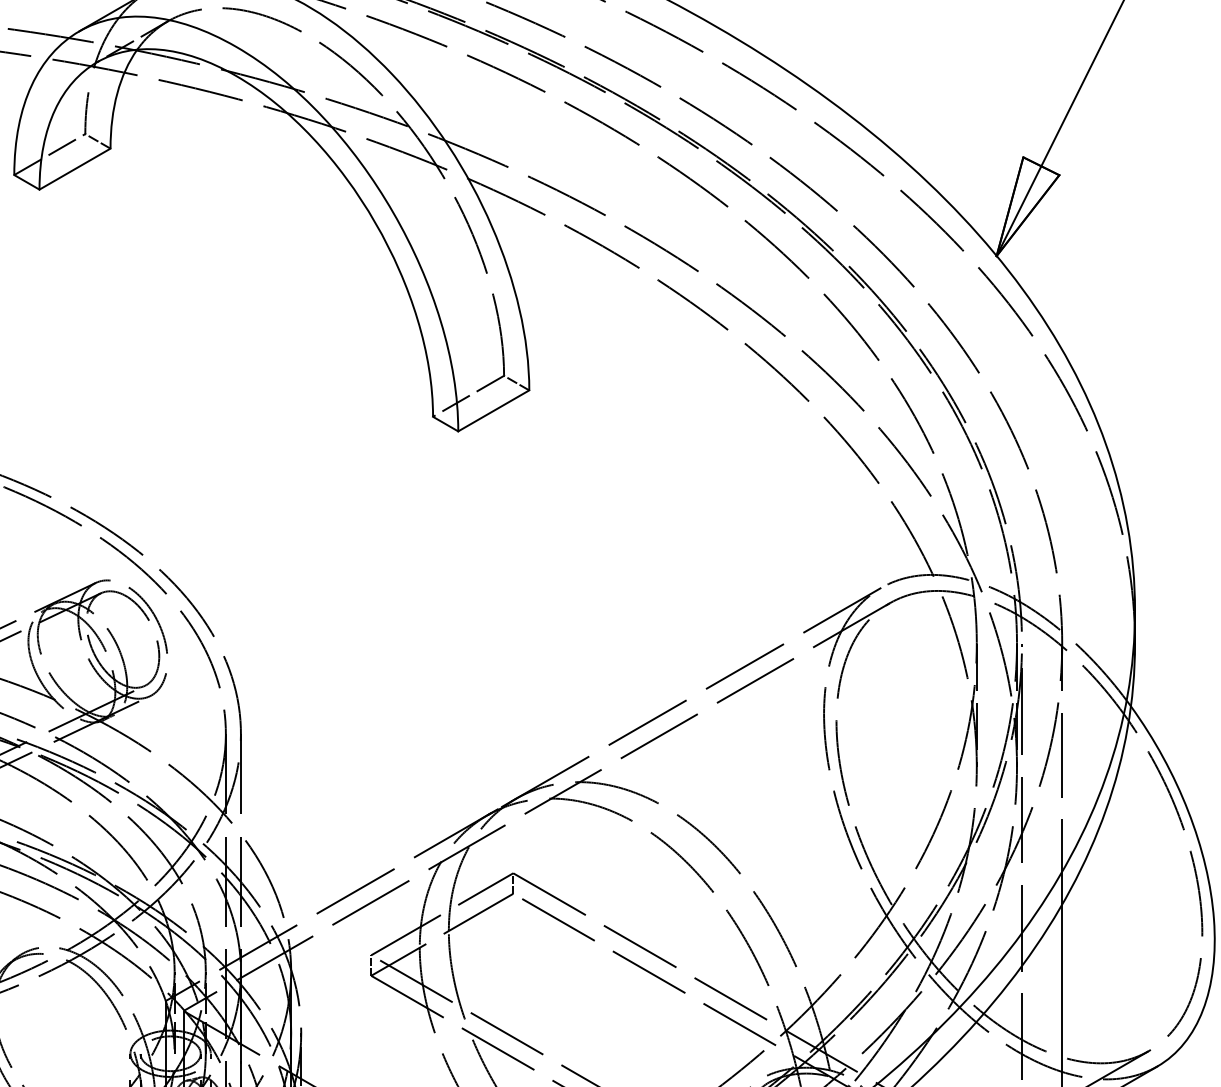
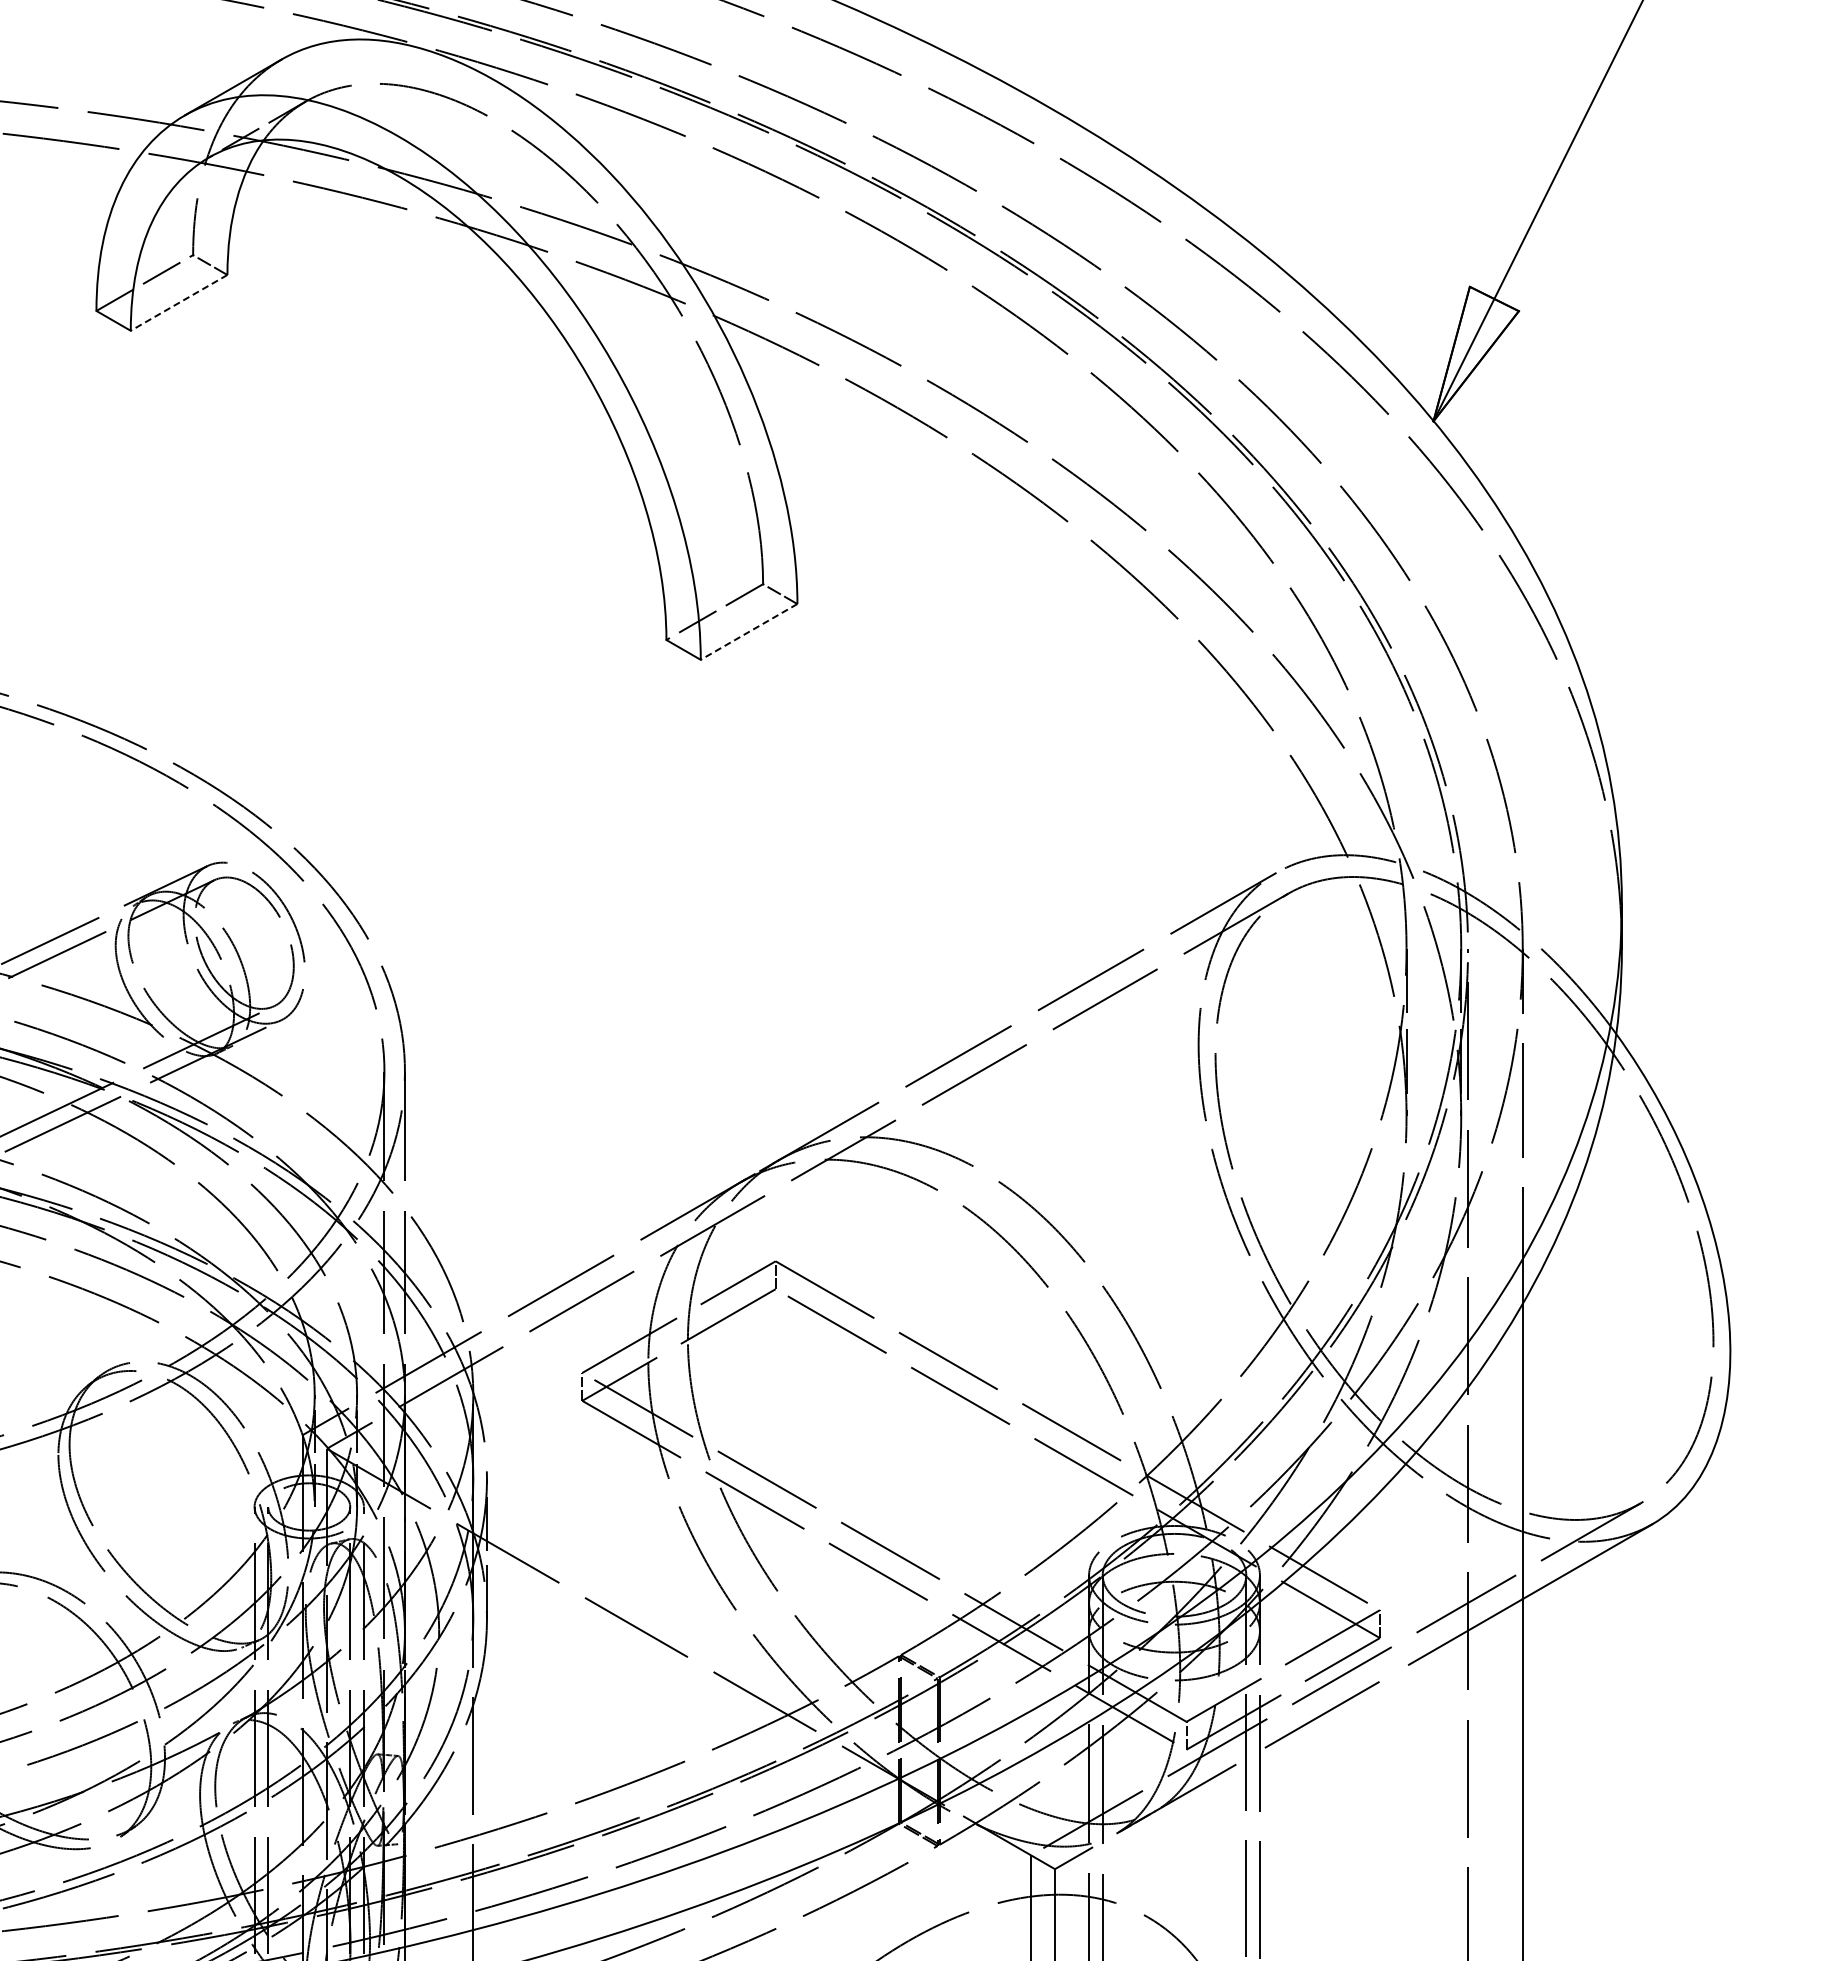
line: (75, 168) -> (179, 302), solid -> dashed
line: (494, 410) -> (749, 631), solid -> dashed

